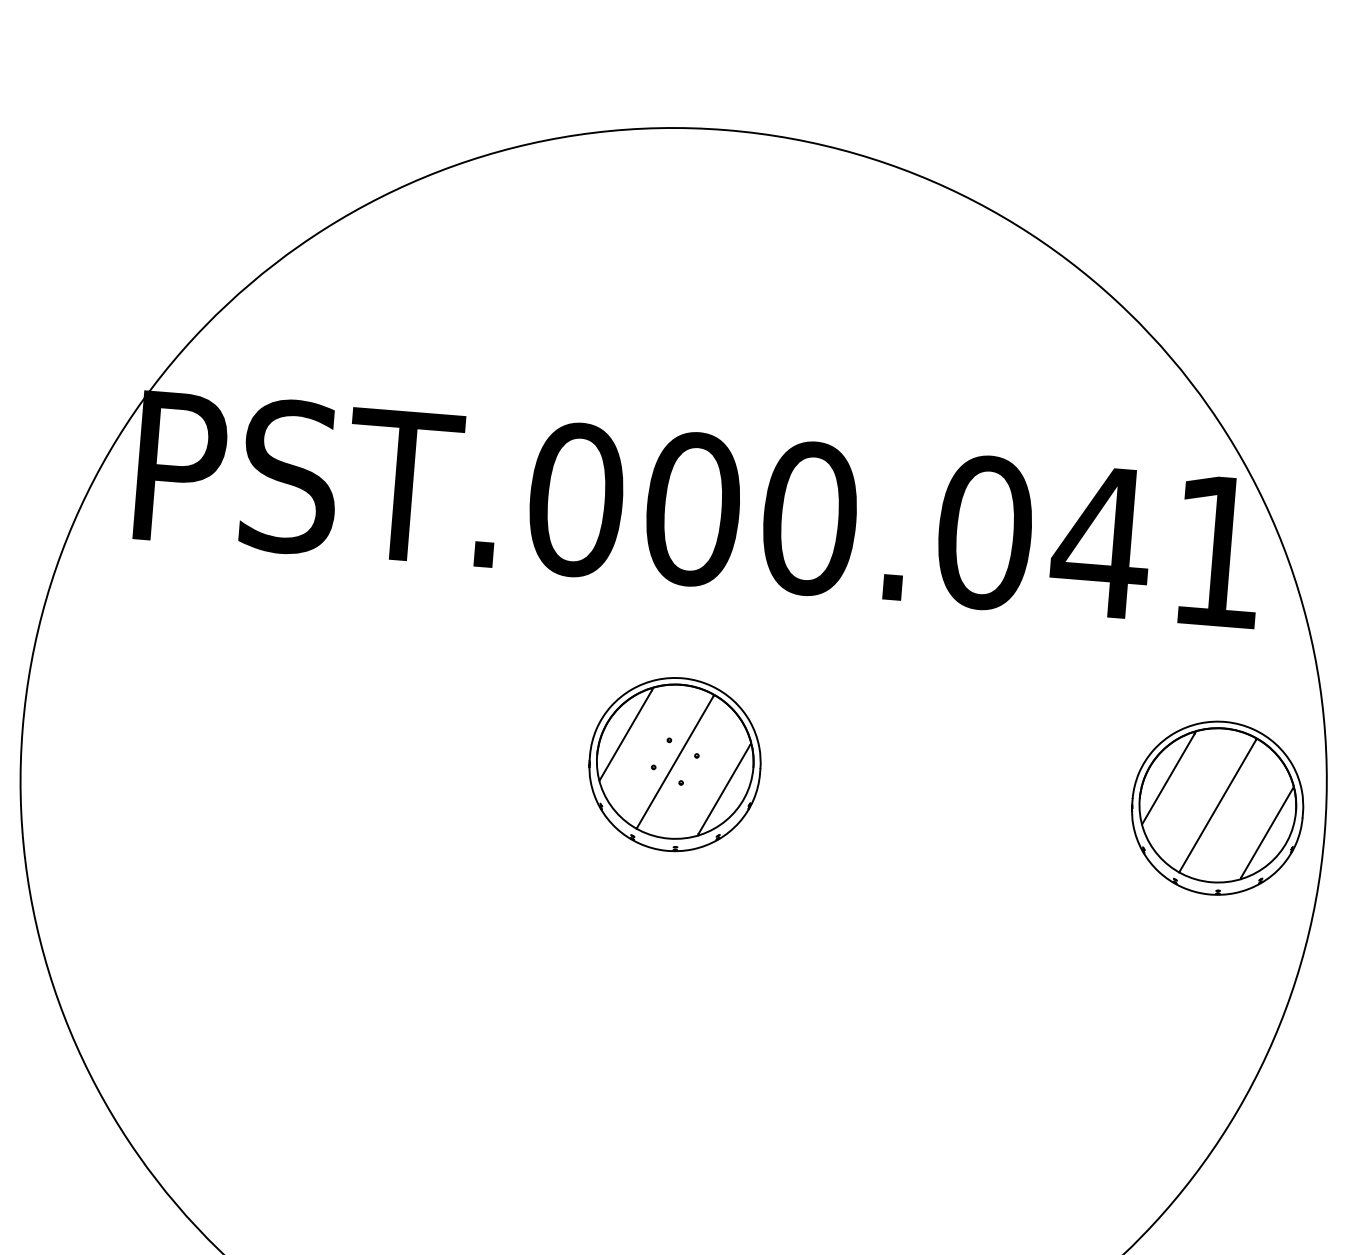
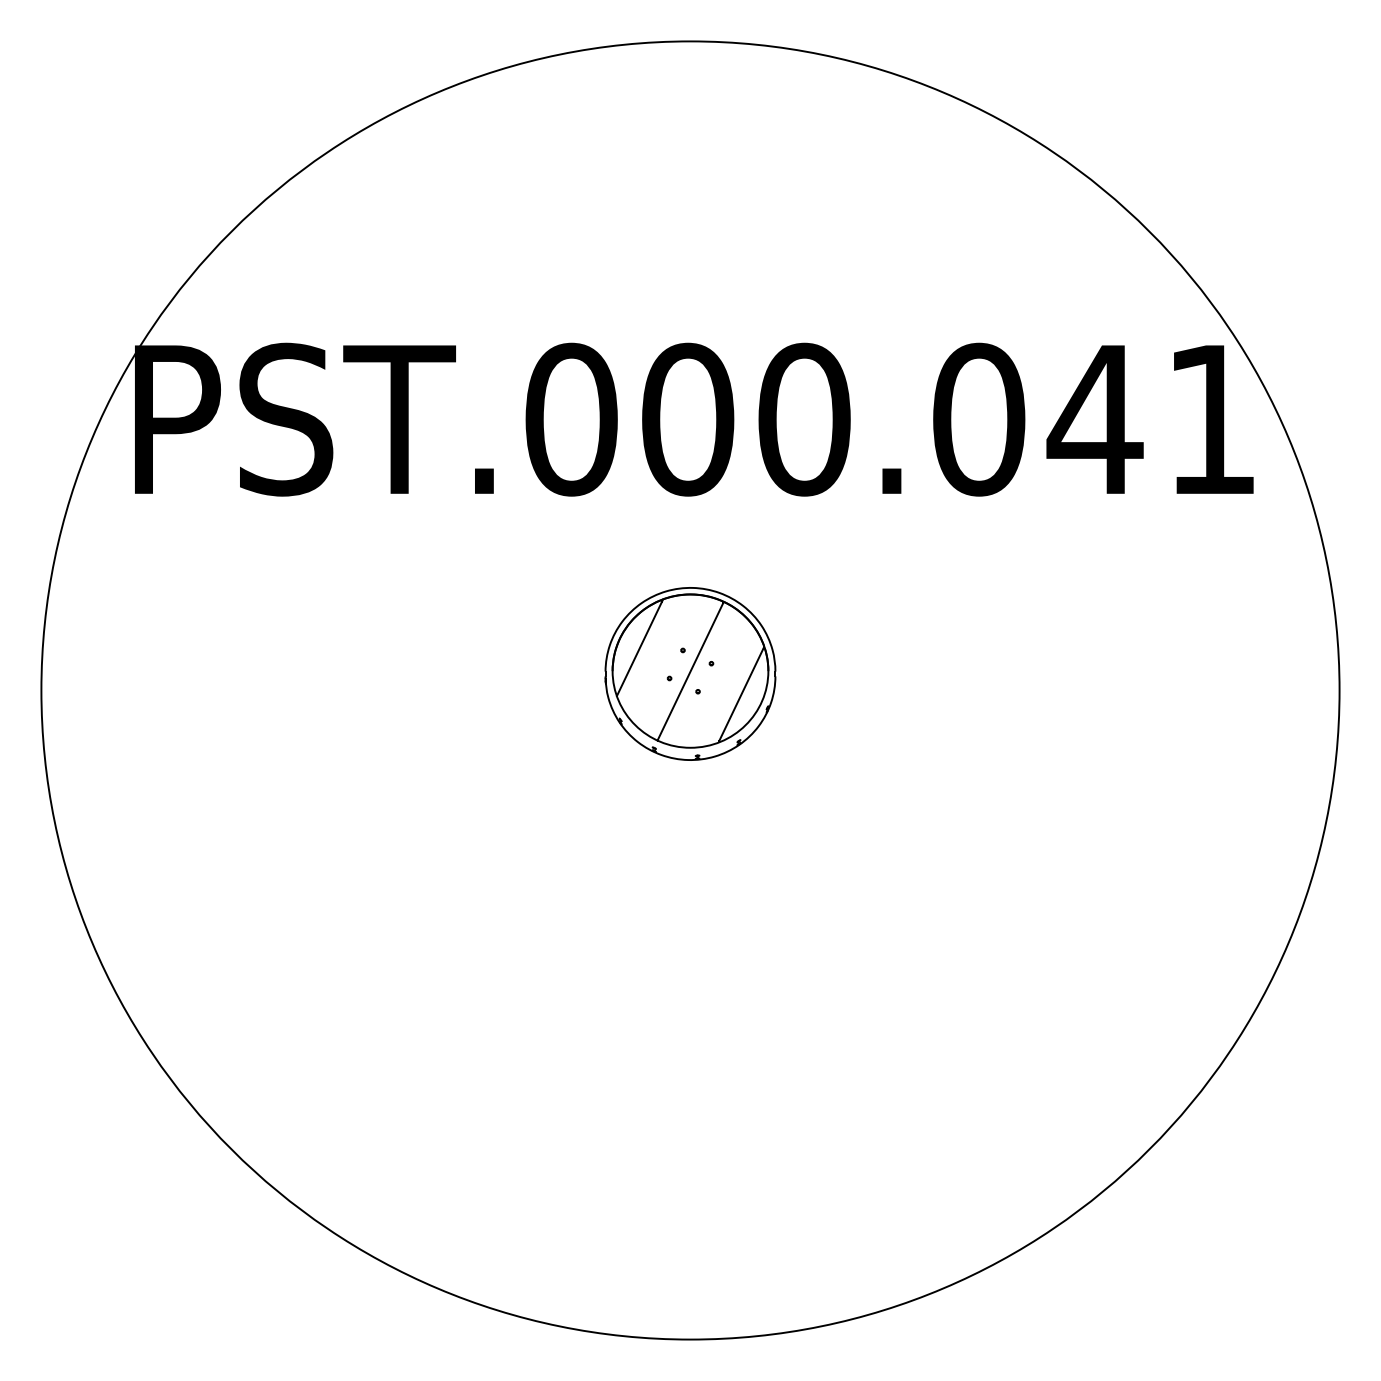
part: (1217, 807) -> (1231, 673), removed

